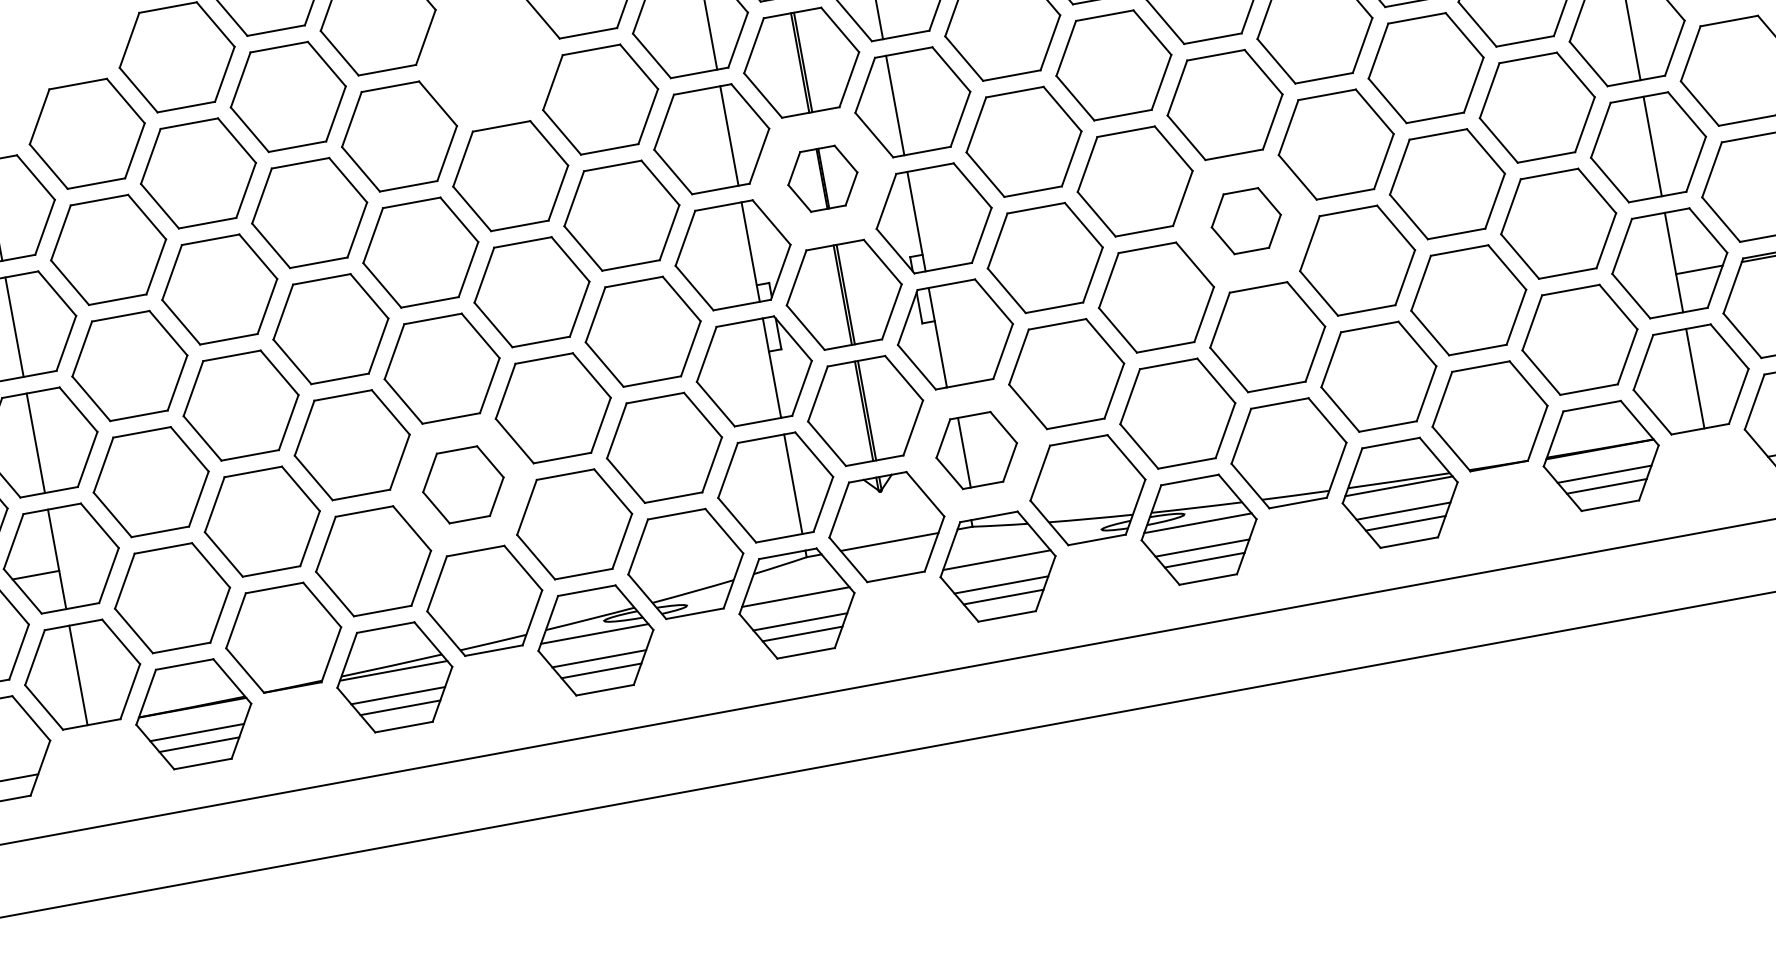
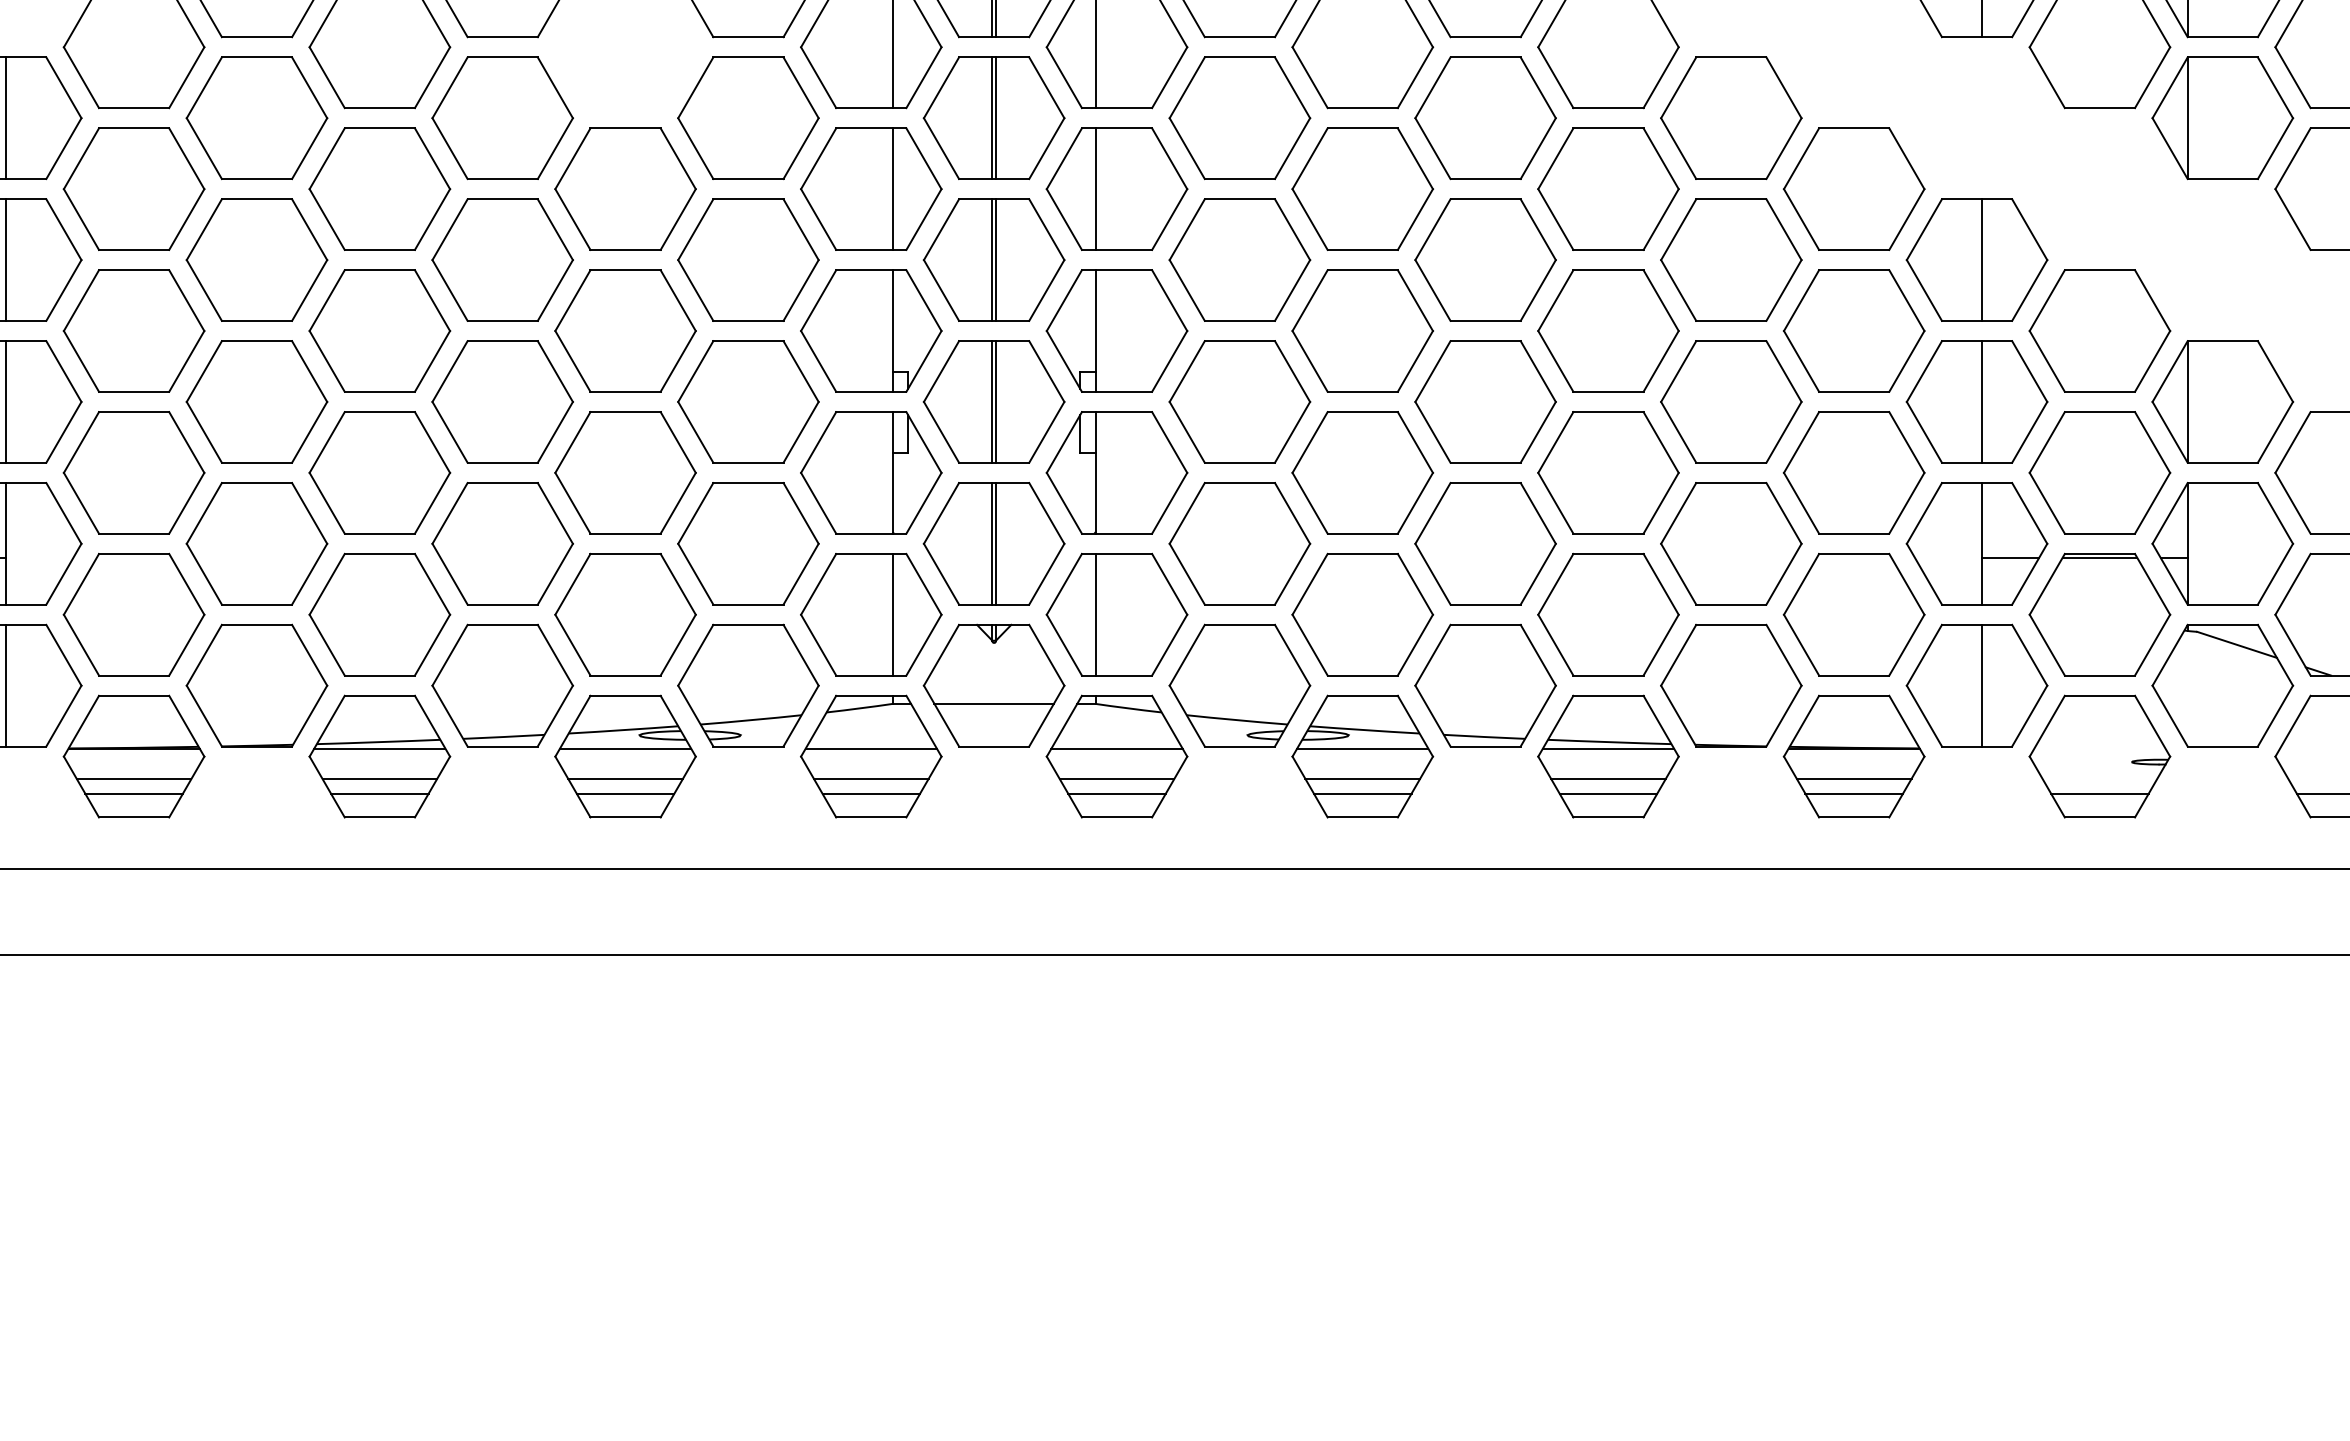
part: (822, 178) -> (993, 259), size x1.67
part: (1246, 220) -> (1485, 401), size x1.67
part: (976, 450) -> (1116, 614), size x1.43
part: (463, 484) -> (502, 543), size x1.43

